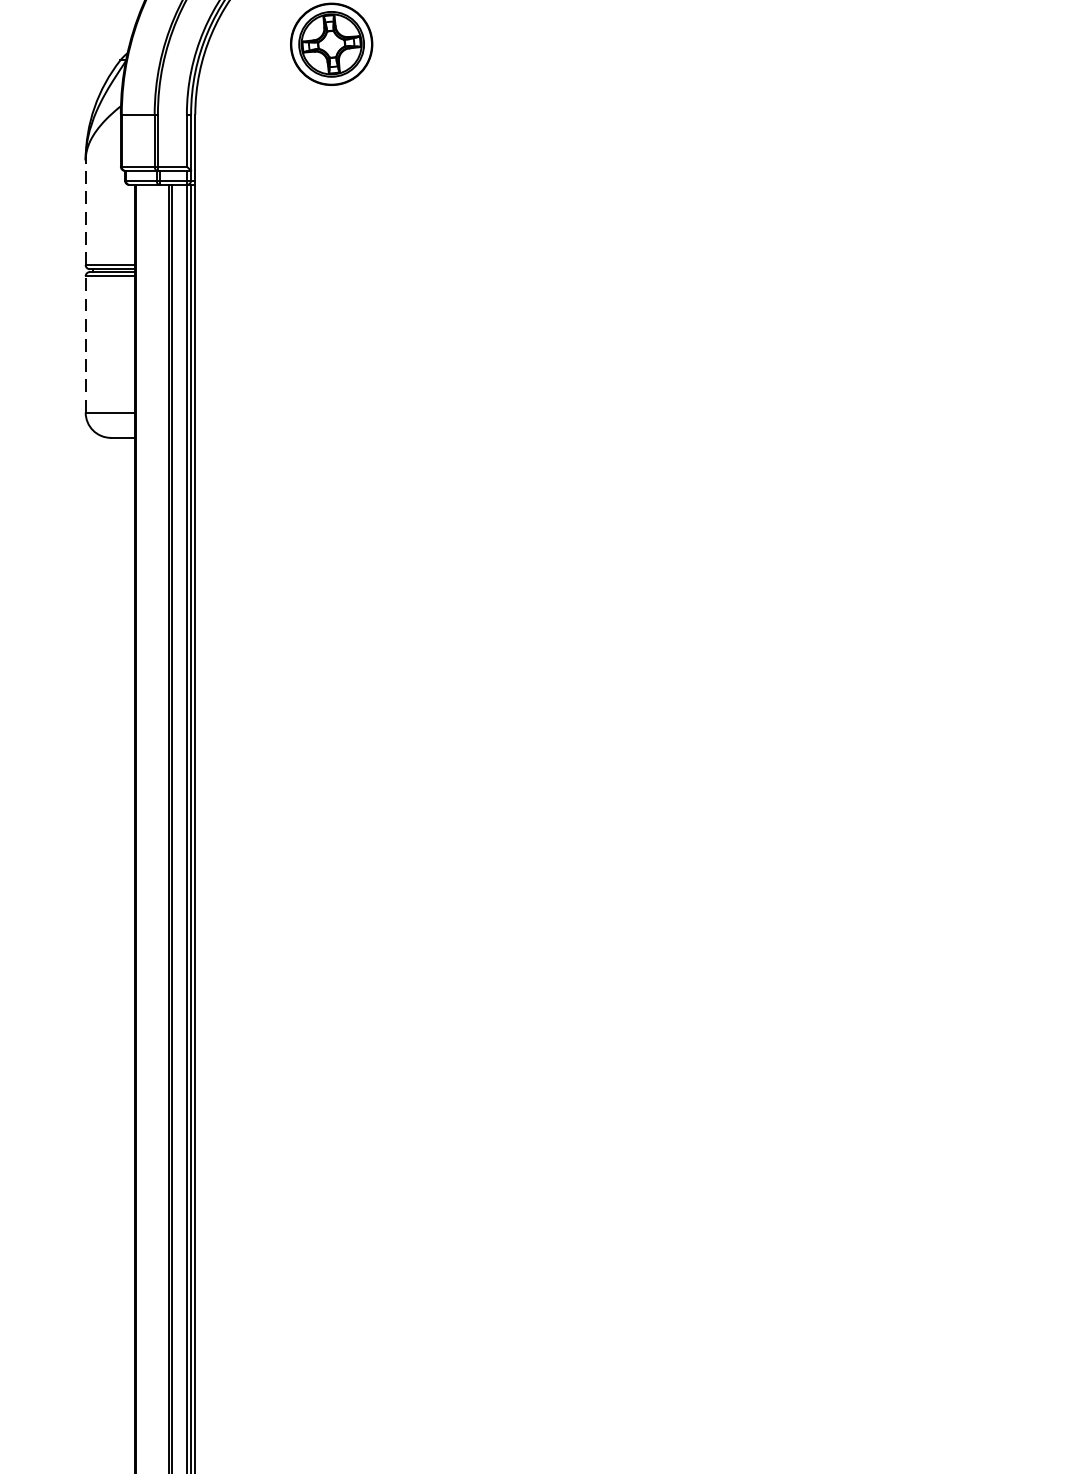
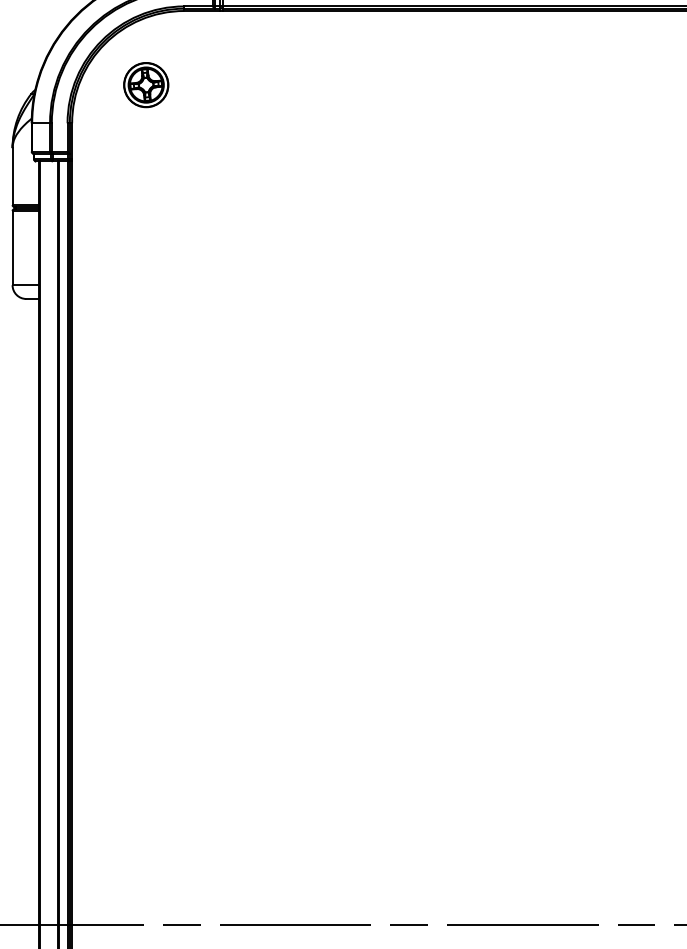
line: (85, 212) -> (12, 176), dashed -> solid
line: (85, 343) -> (12, 247), dashed -> solid

